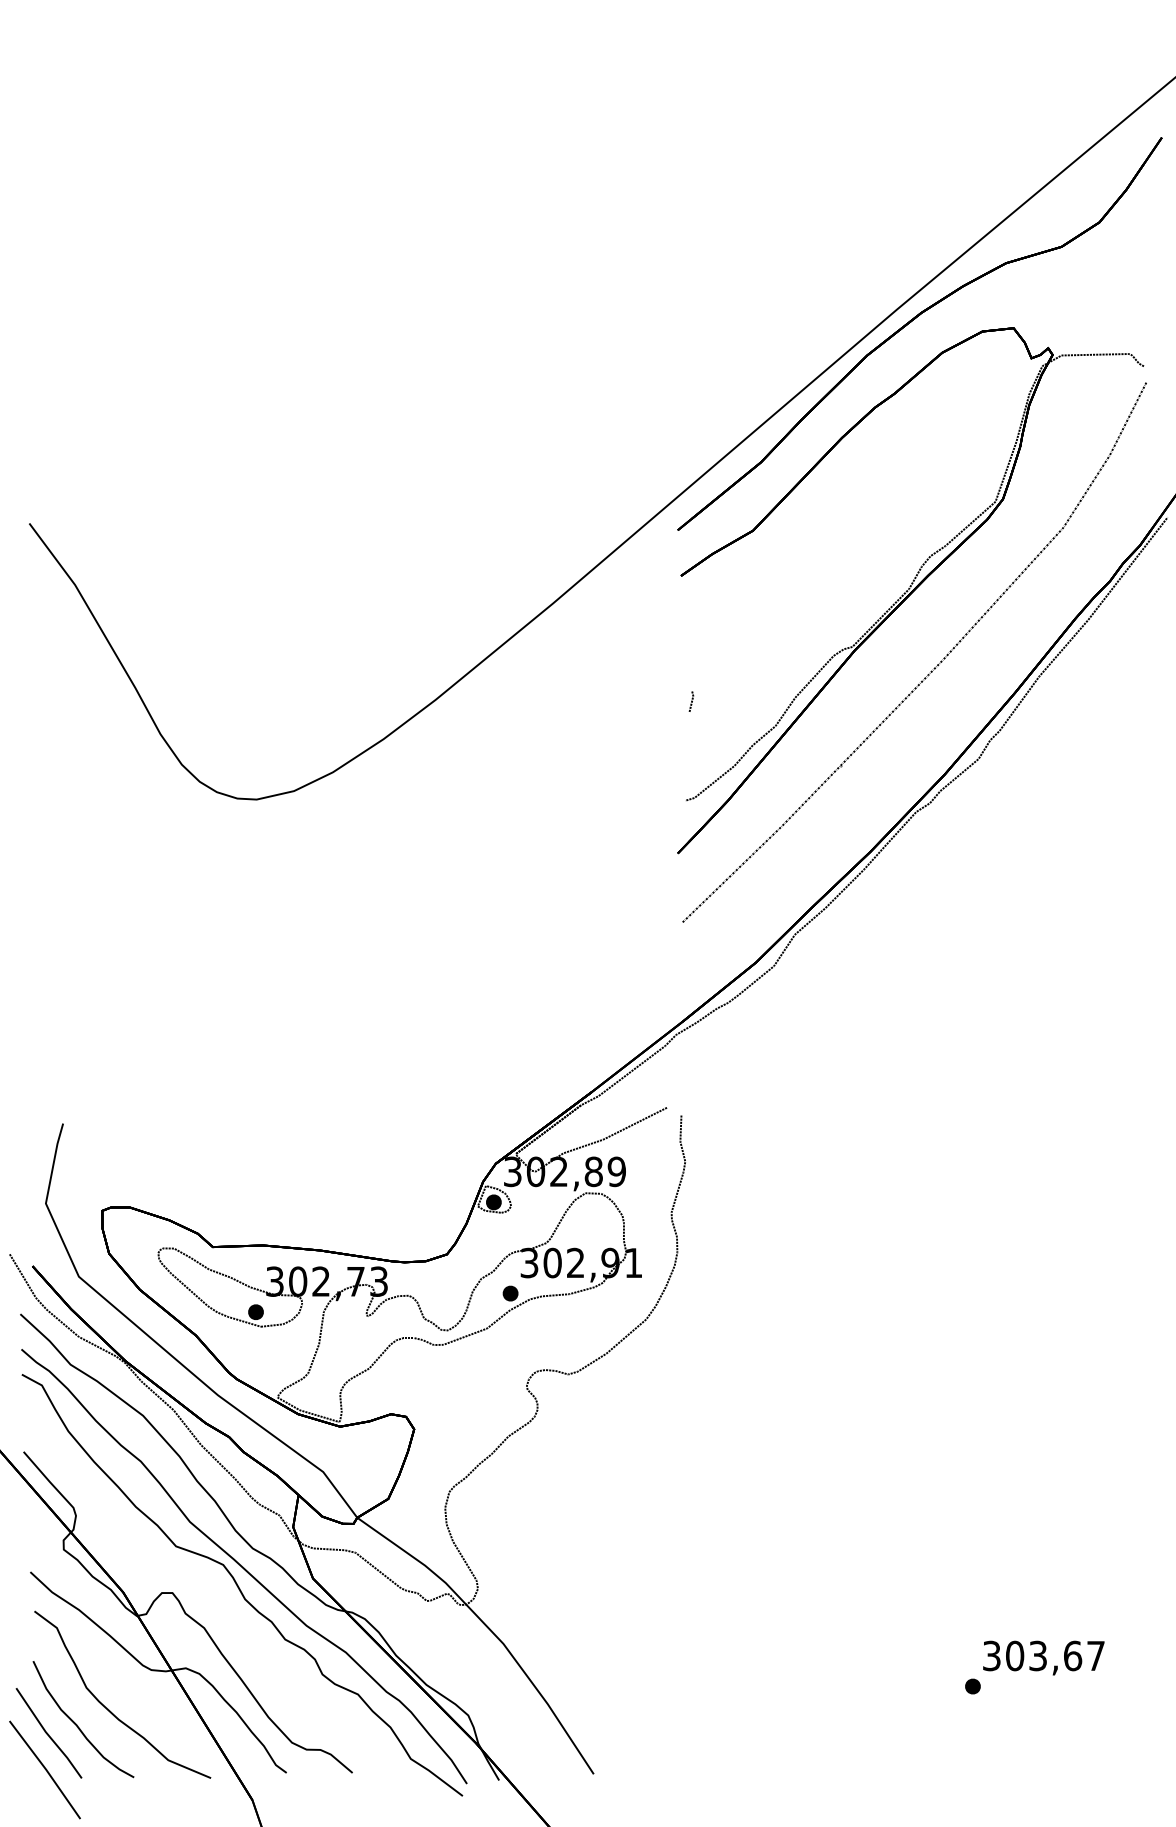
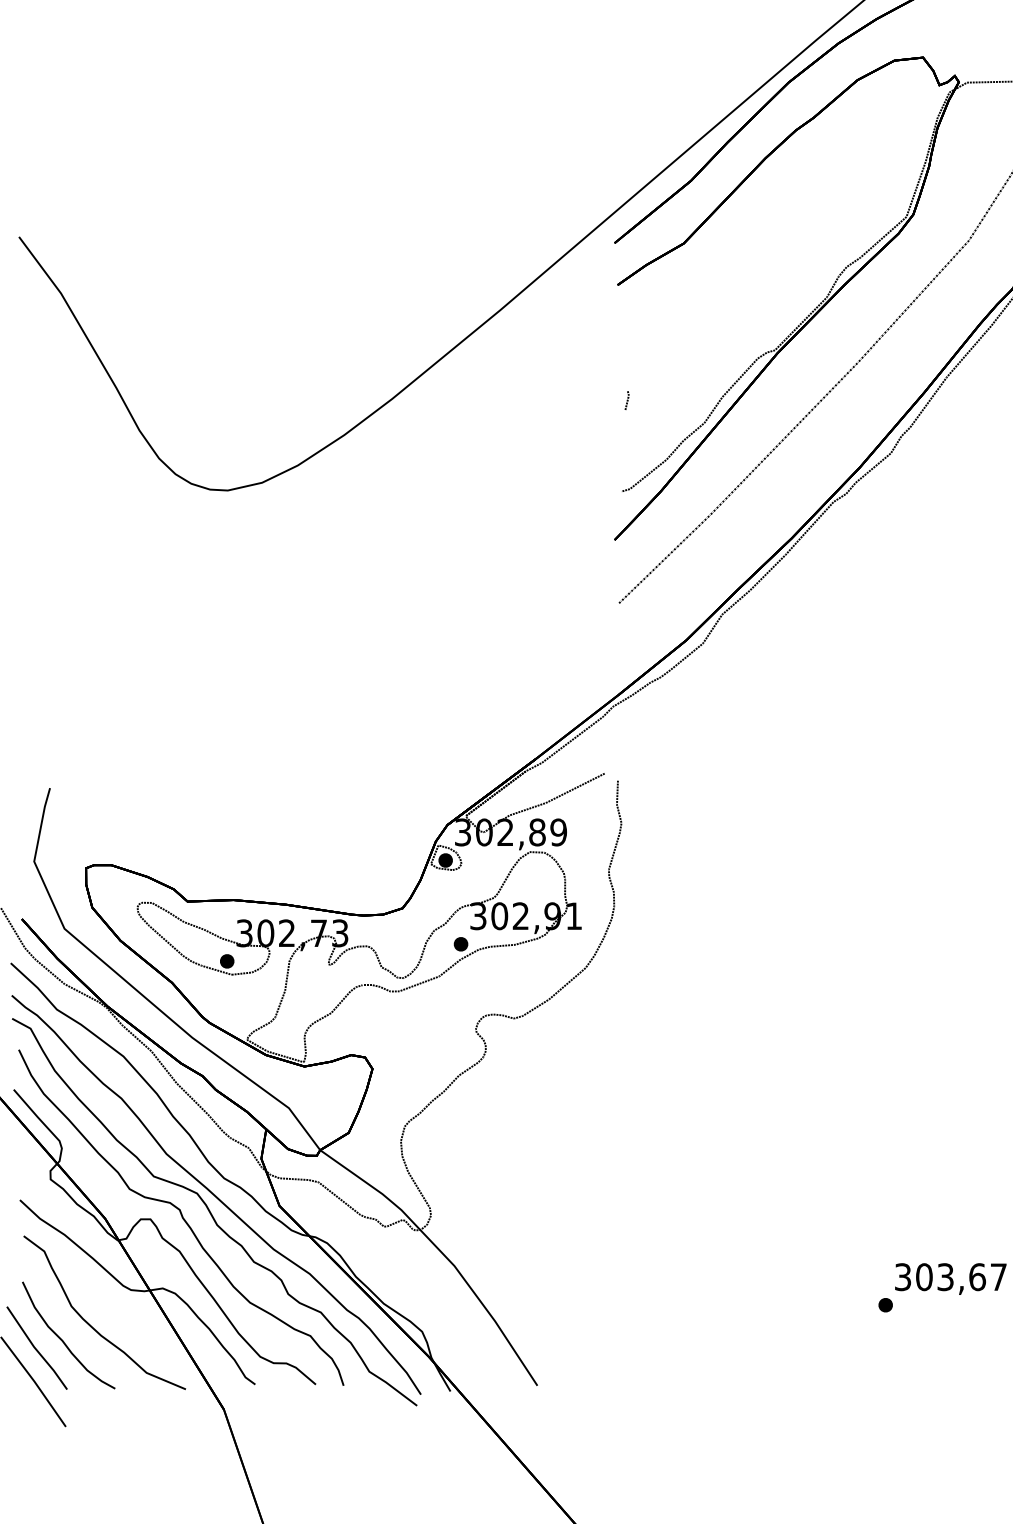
part: (205, 1591) -> (180, 1217), added

